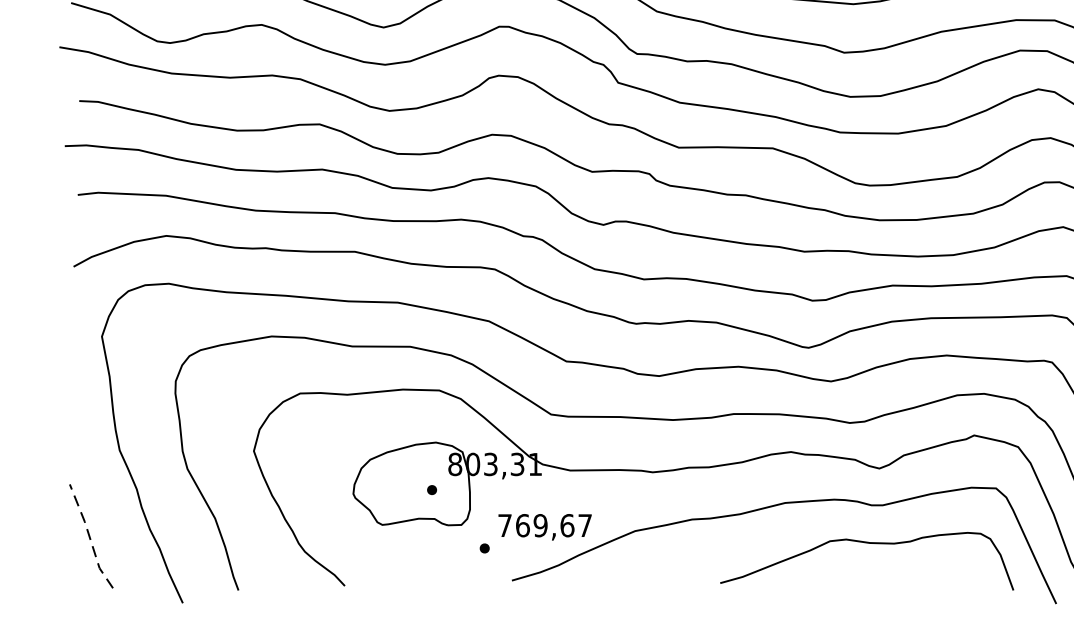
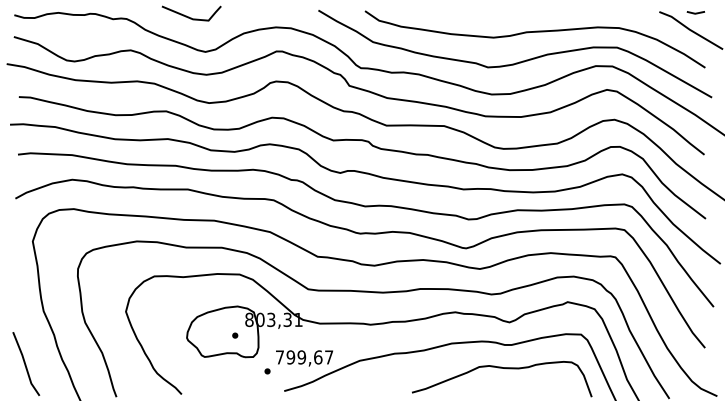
text: (522, 525) -> (290, 357), 769,67 -> 799,67
line: (90, 537) -> (25, 364), dashed -> solid

